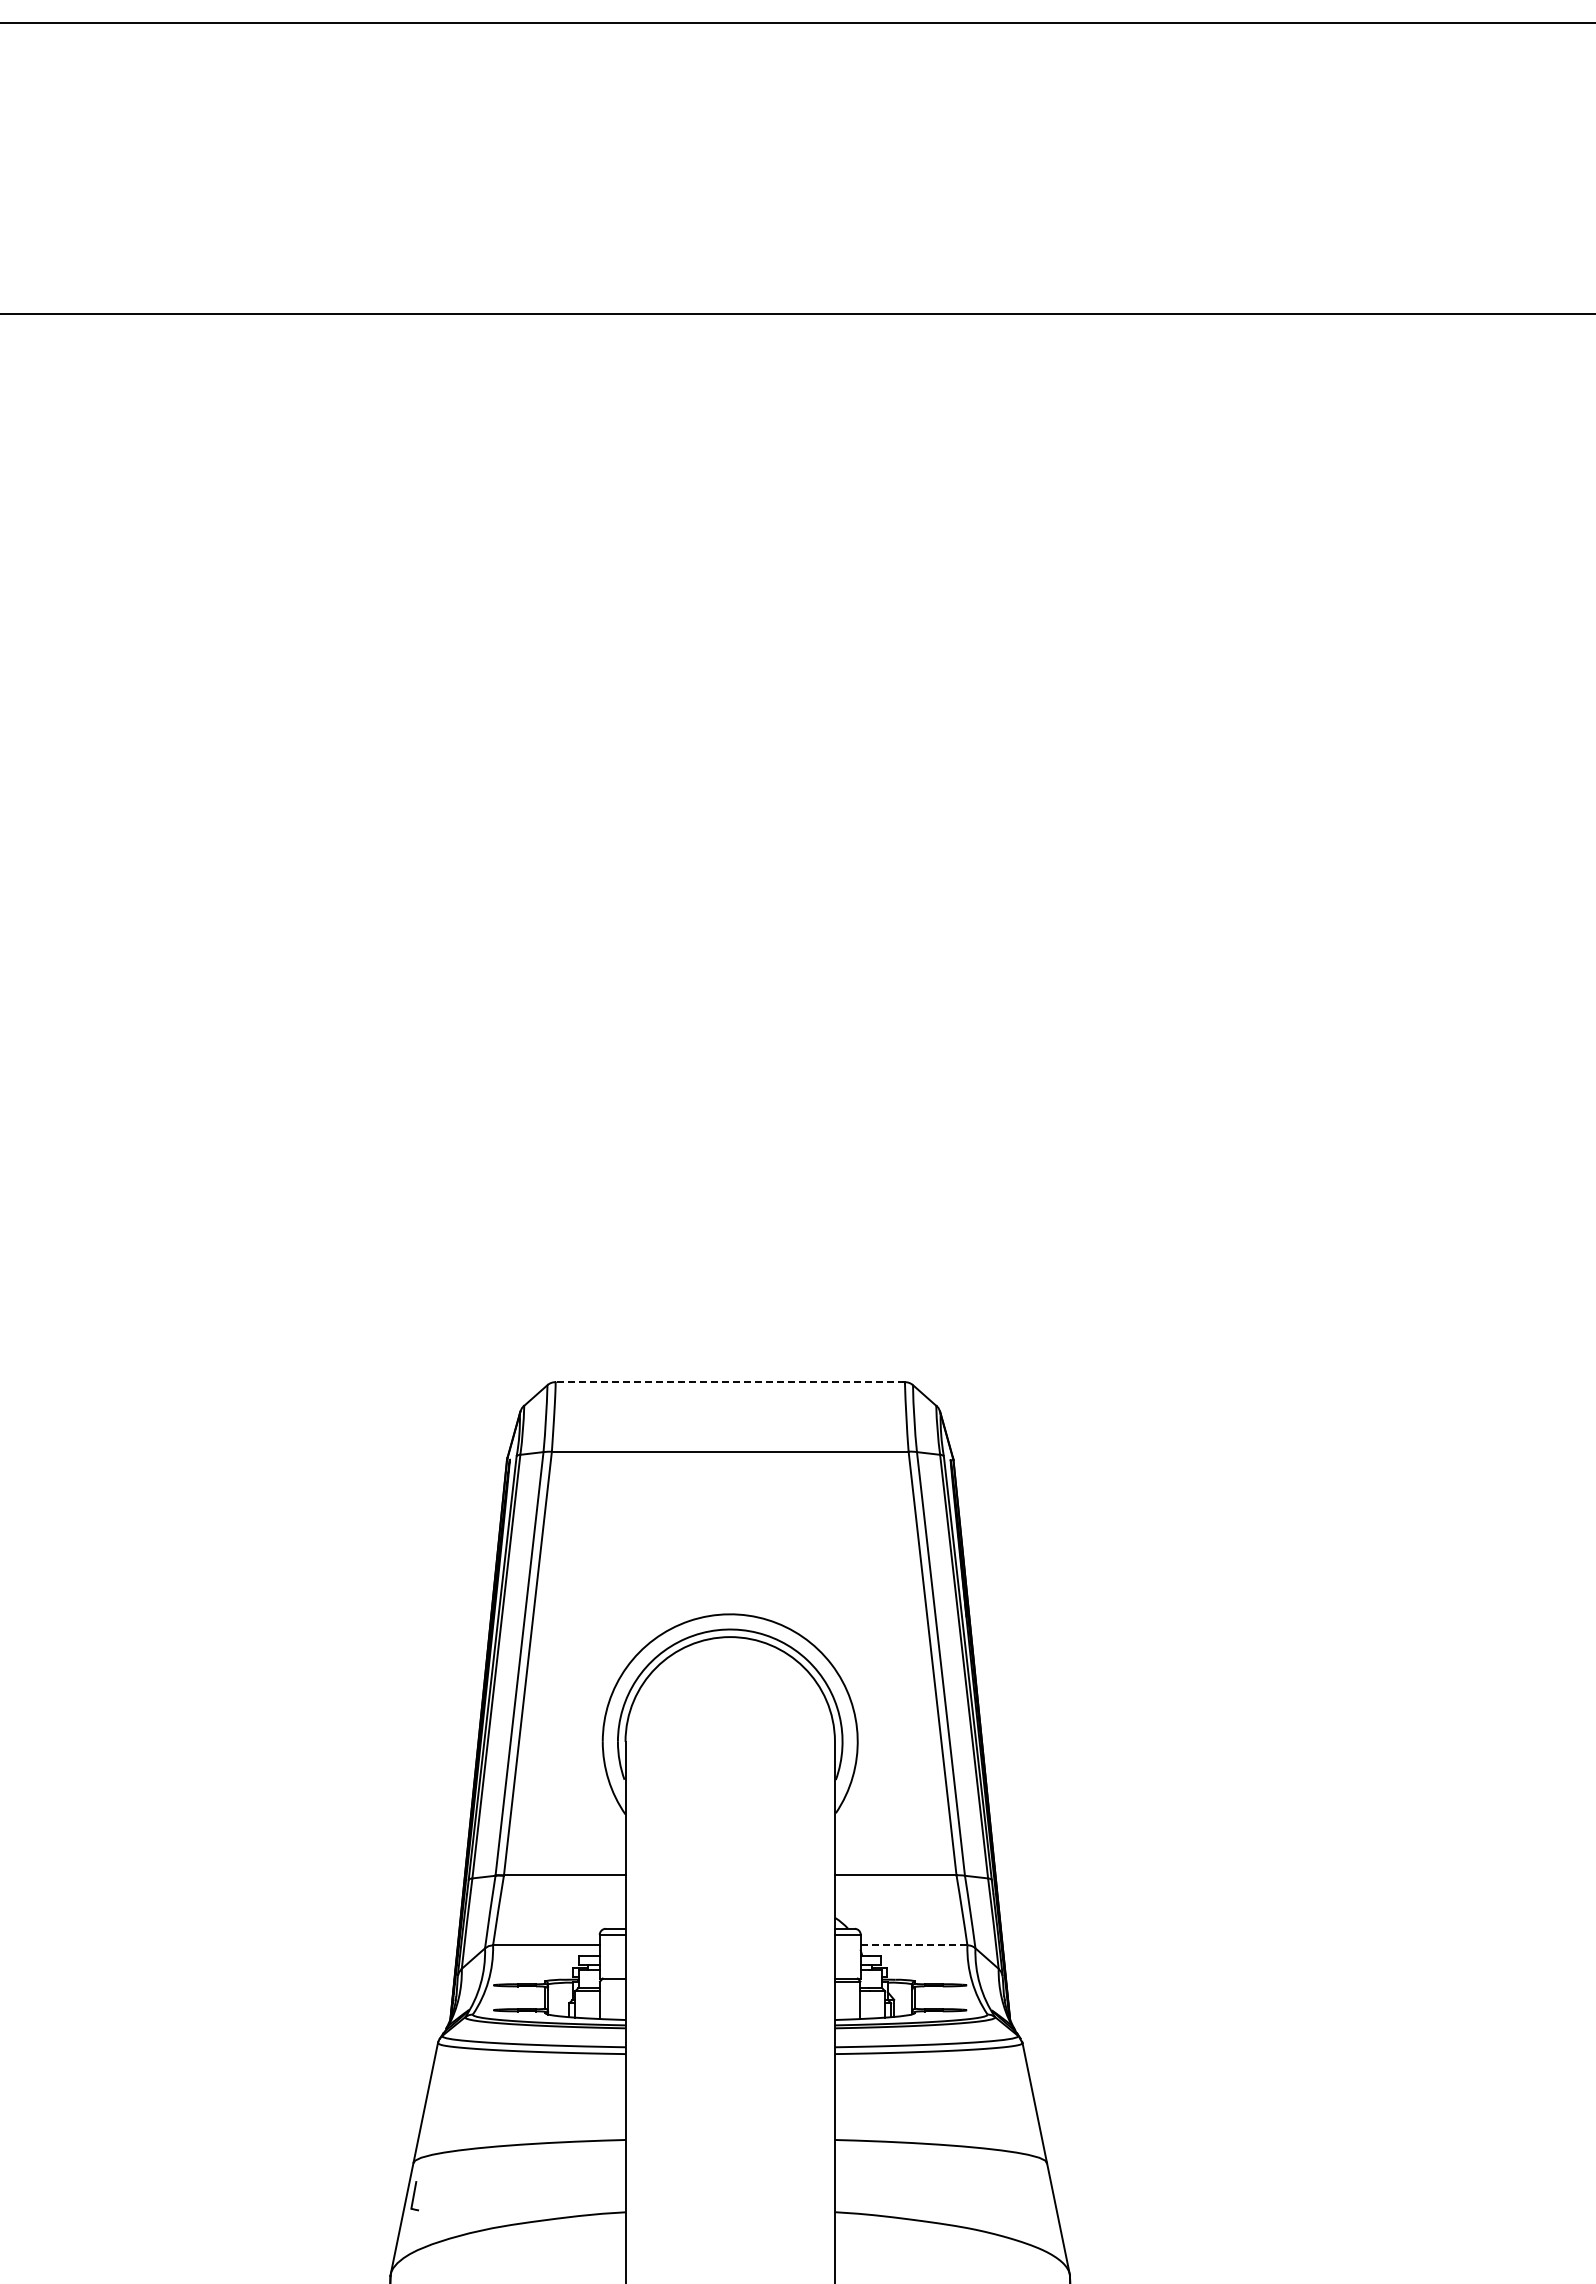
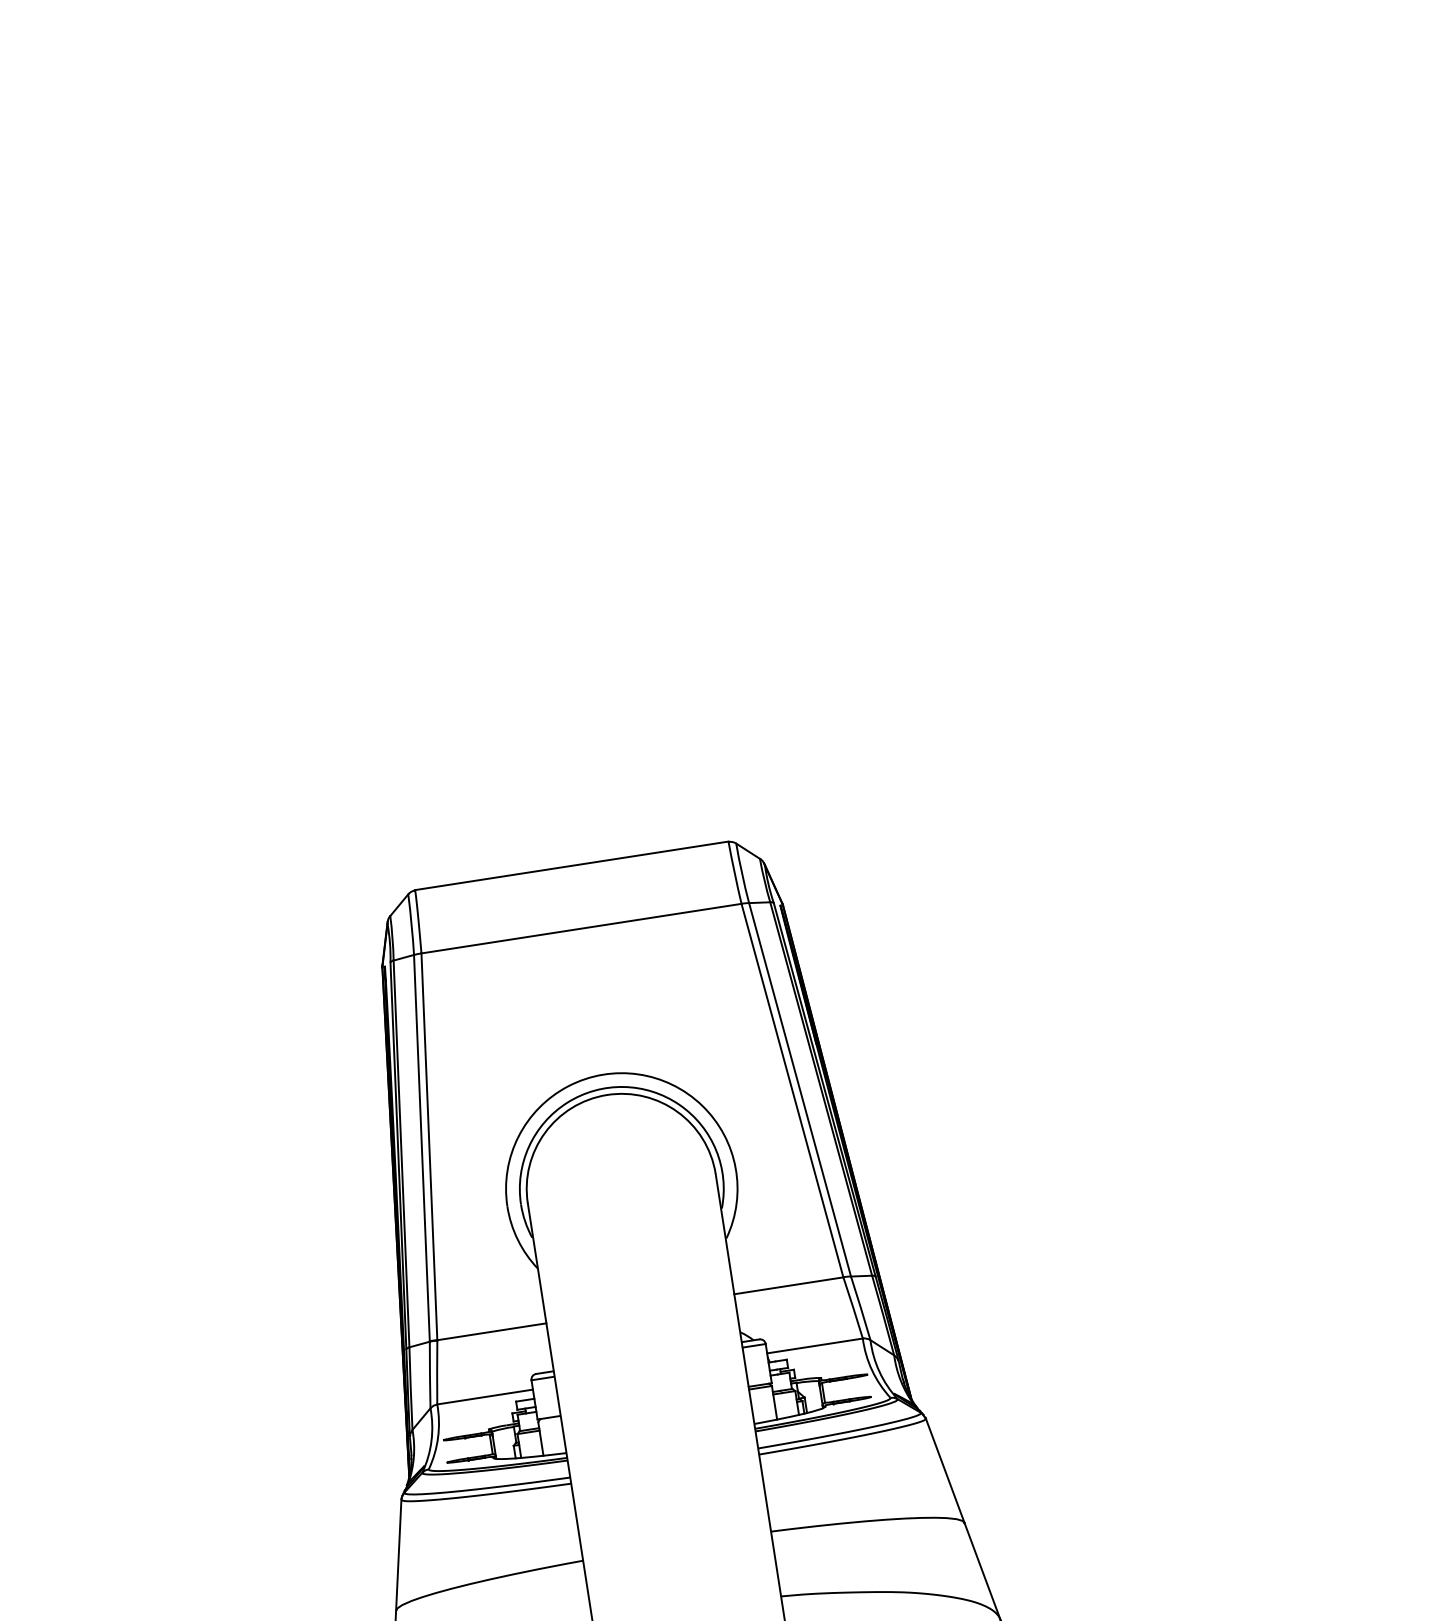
line: (730, 1381) -> (571, 865), dashed -> solid
line: (914, 1945) -> (815, 1346), dashed -> solid

